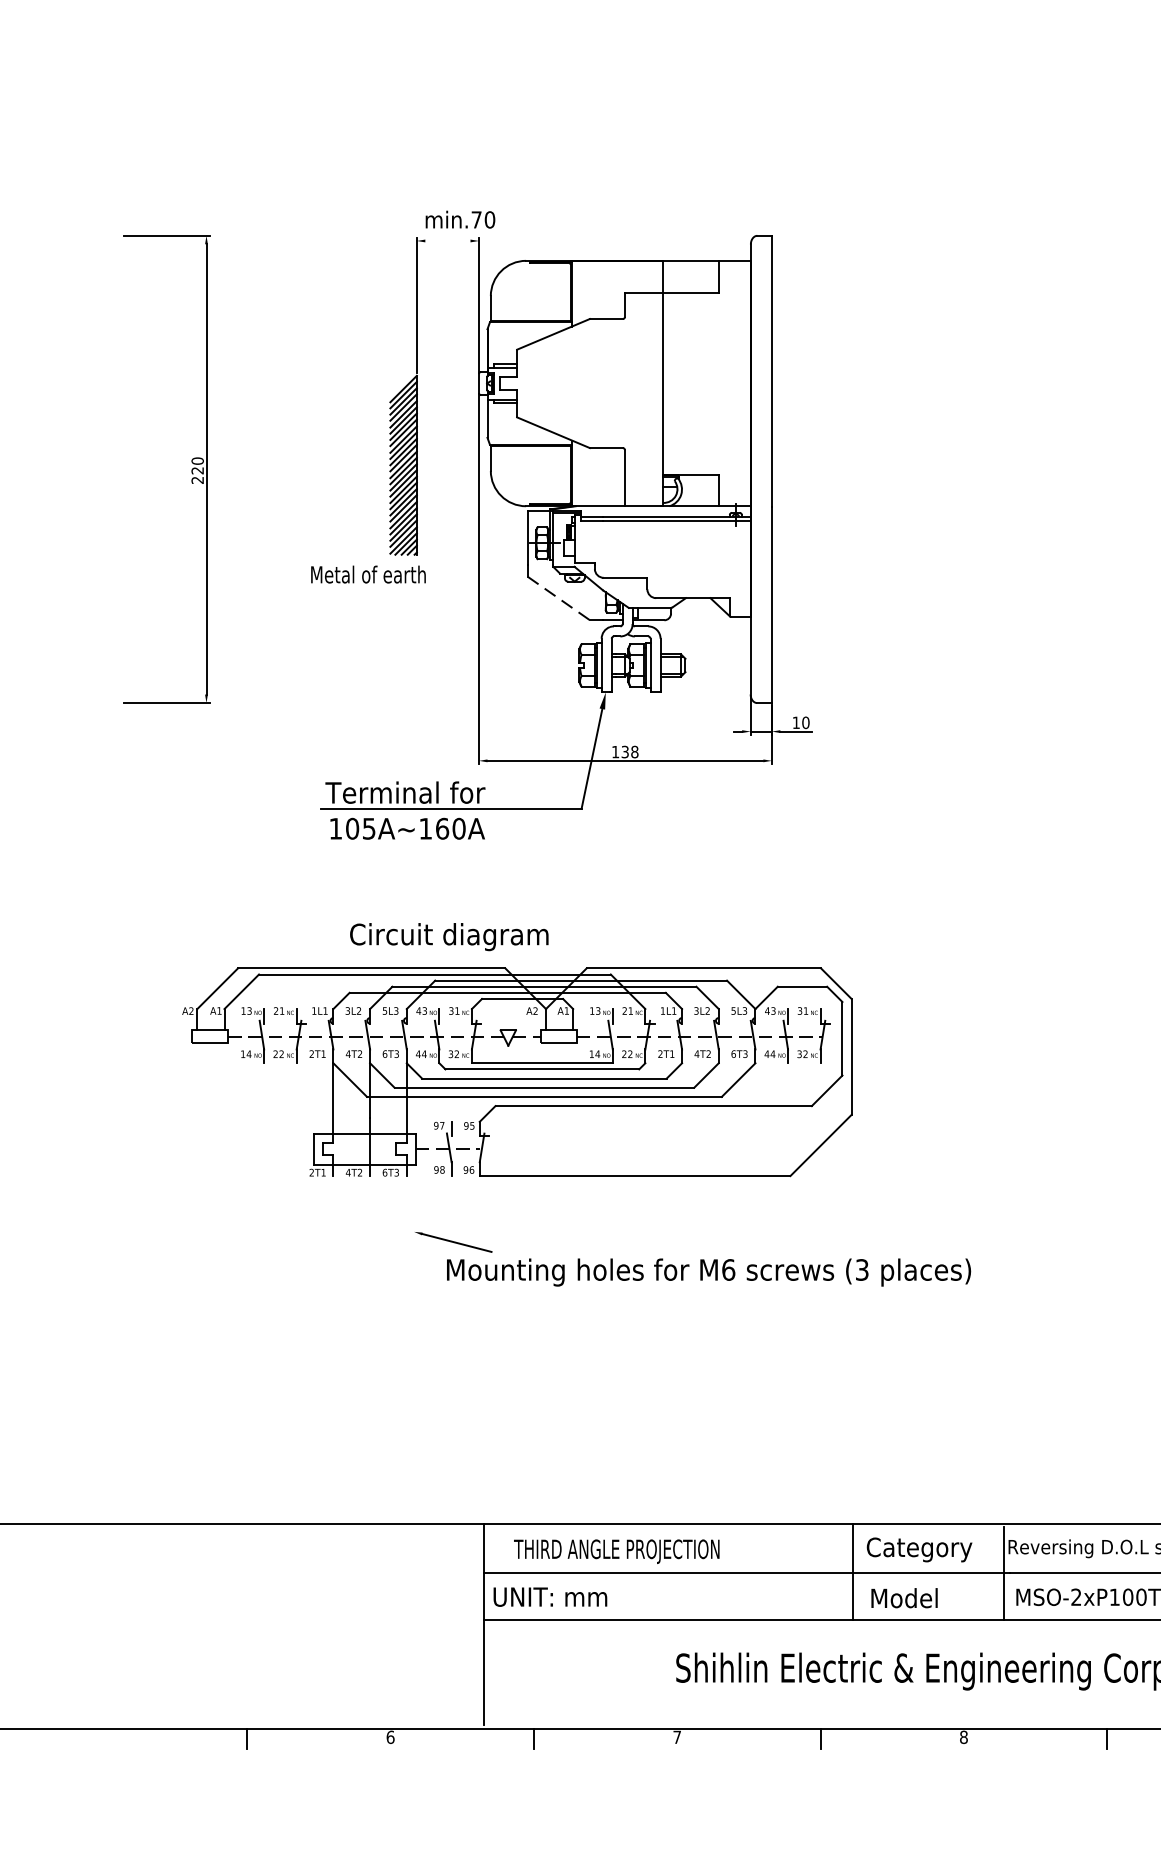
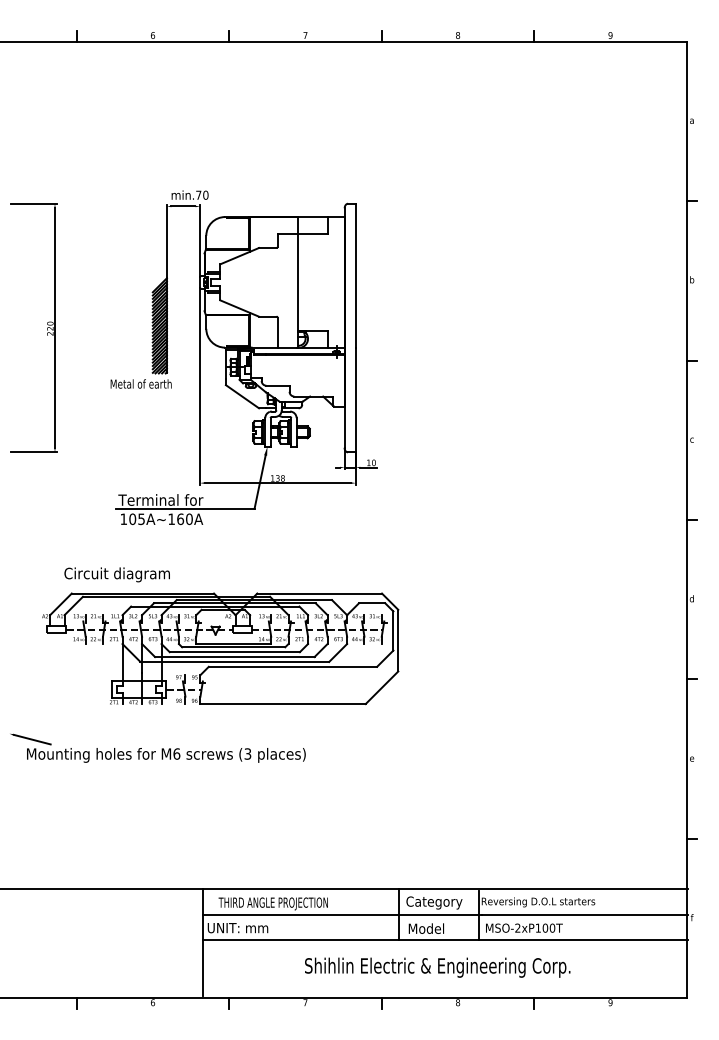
line: (447, 241) -> (183, 206), added
line: (558, 599) -> (242, 397), dashed -> solid
text: (447, 936) -> (116, 574), moved
part: (692, 1257) -> (157, 747), moved

